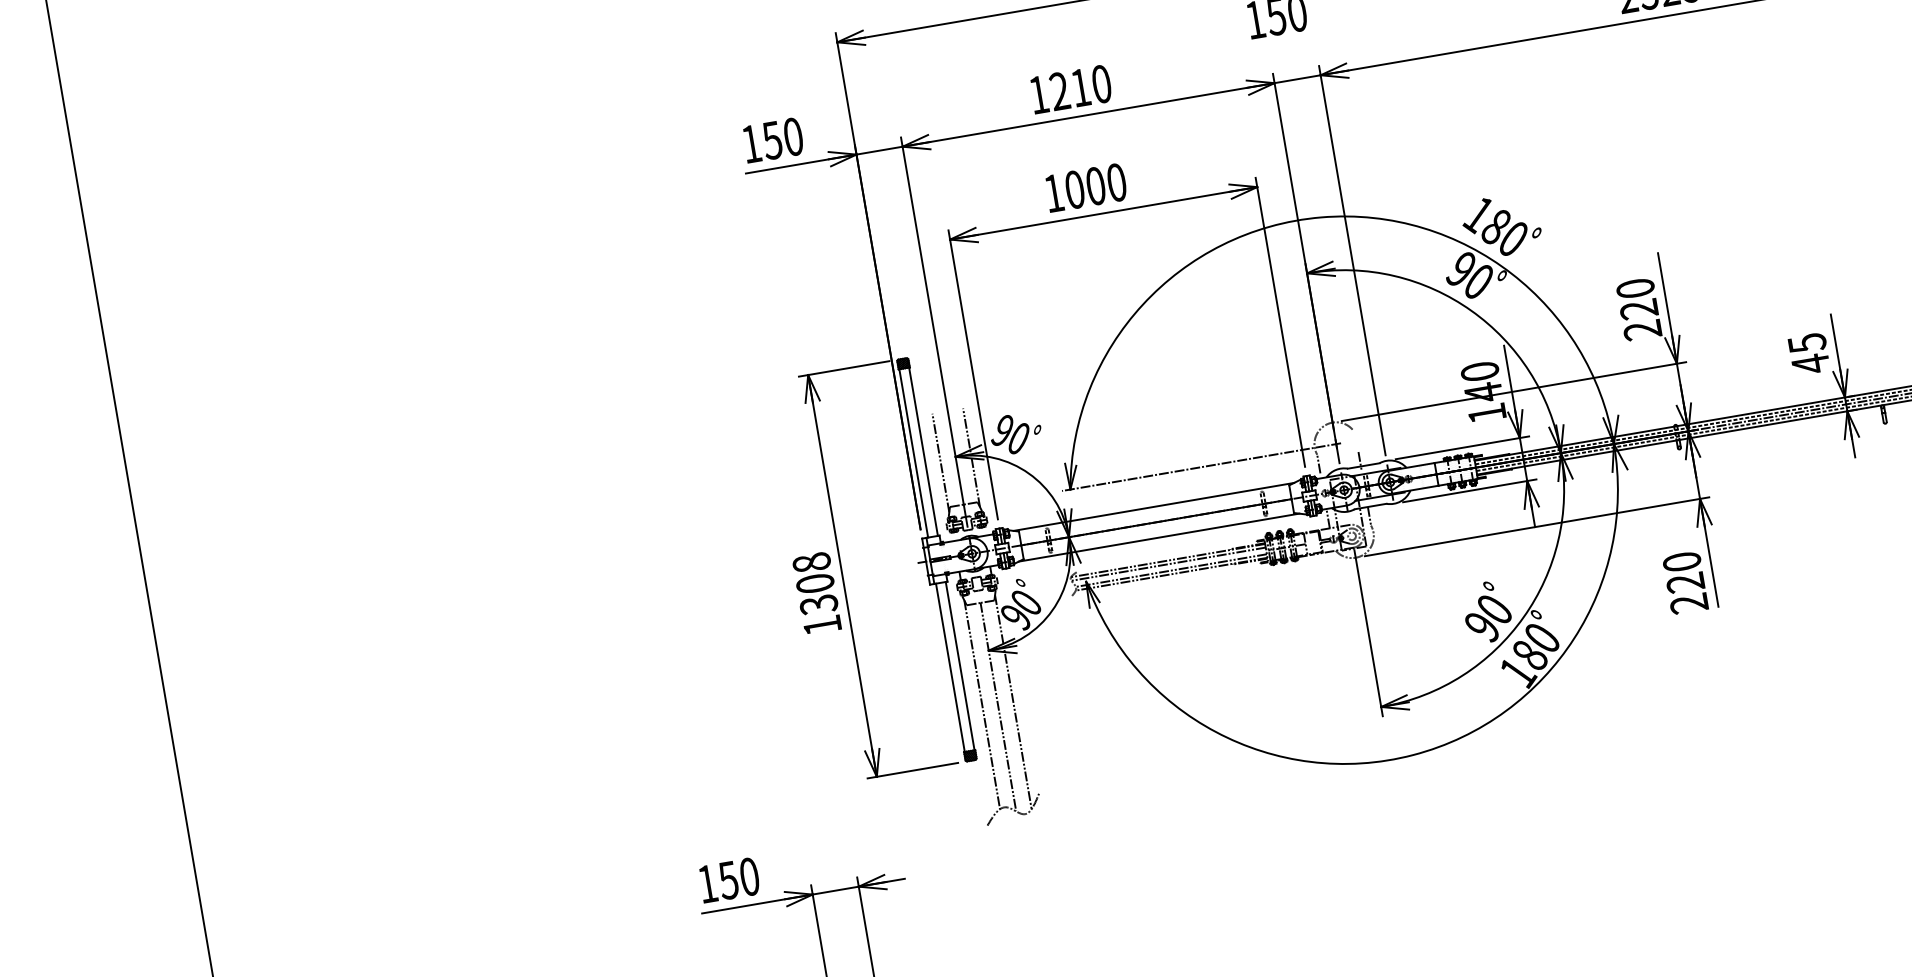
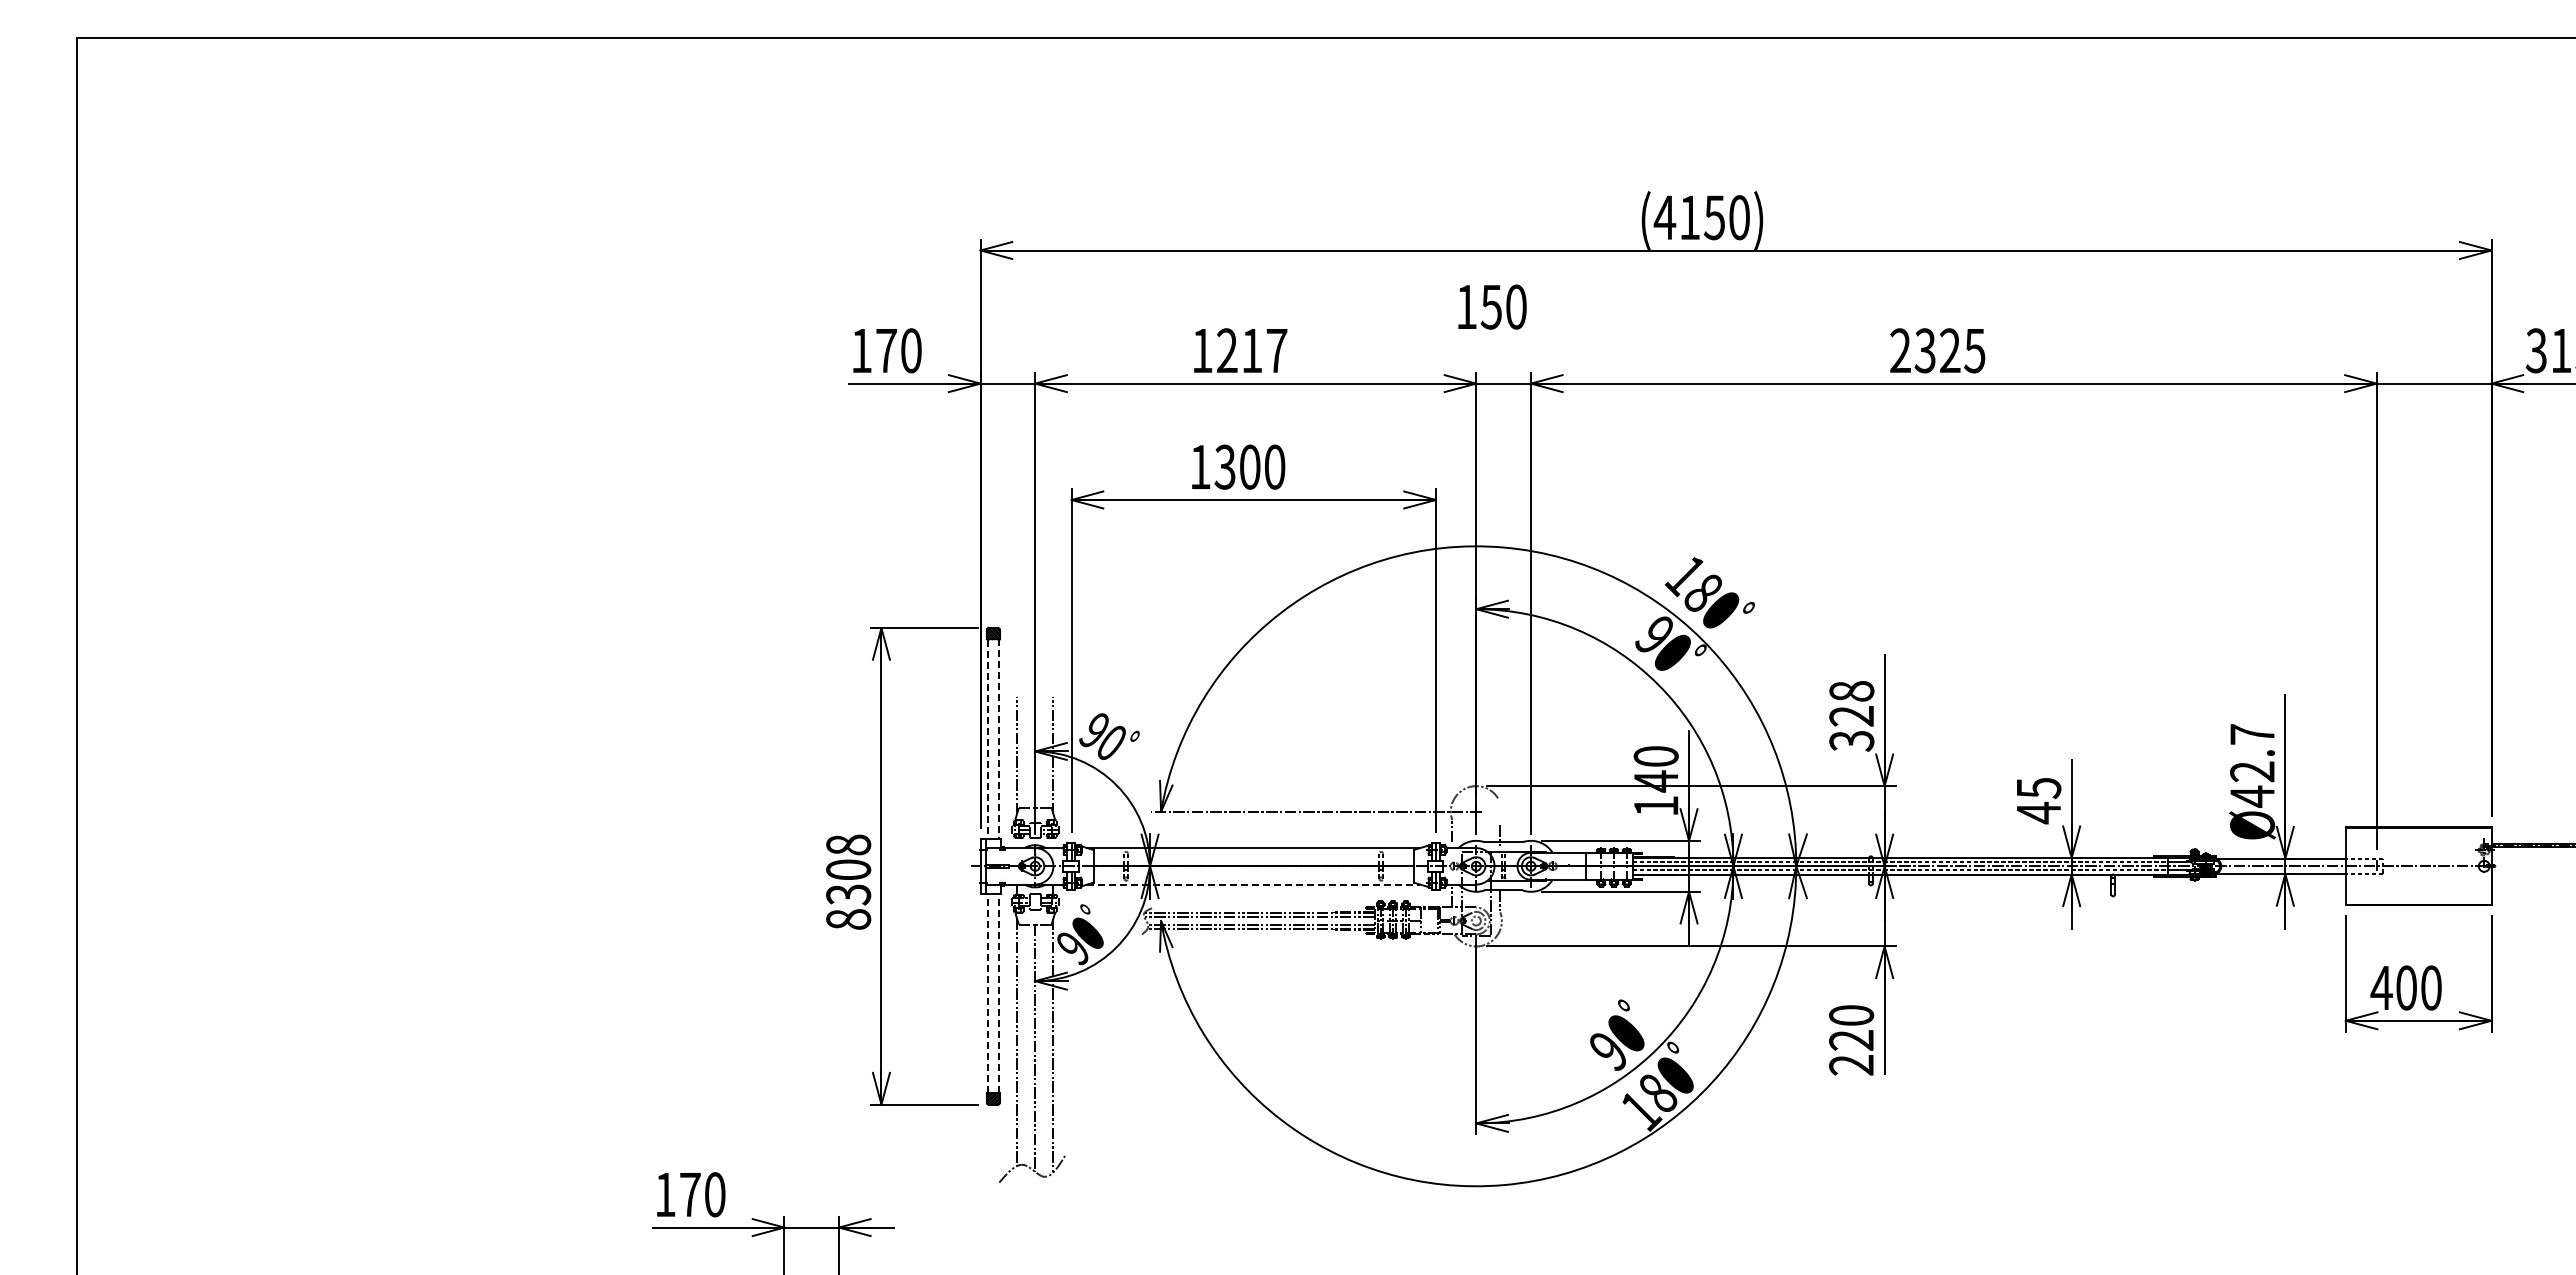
text: (1101, 84) -> (1276, 350), 1210 -> 1217
text: (771, 141) -> (885, 351), 150 -> 170
text: (1074, 189) -> (1224, 466), 1000 -> 1300
text: (1638, 309) -> (1851, 716), 220 -> 328
line: (923, 451) -> (999, 739), solid -> dashed
line: (913, 453) -> (987, 739), solid -> dashed
line: (1159, 537) -> (1254, 884), solid -> dashed
text: (822, 625) -> (848, 919), 1308 -> 8308
line: (960, 666) -> (999, 993), solid -> dashed
line: (950, 667) -> (987, 993), solid -> dashed
text: (728, 881) -> (689, 1195), 150 -> 170

